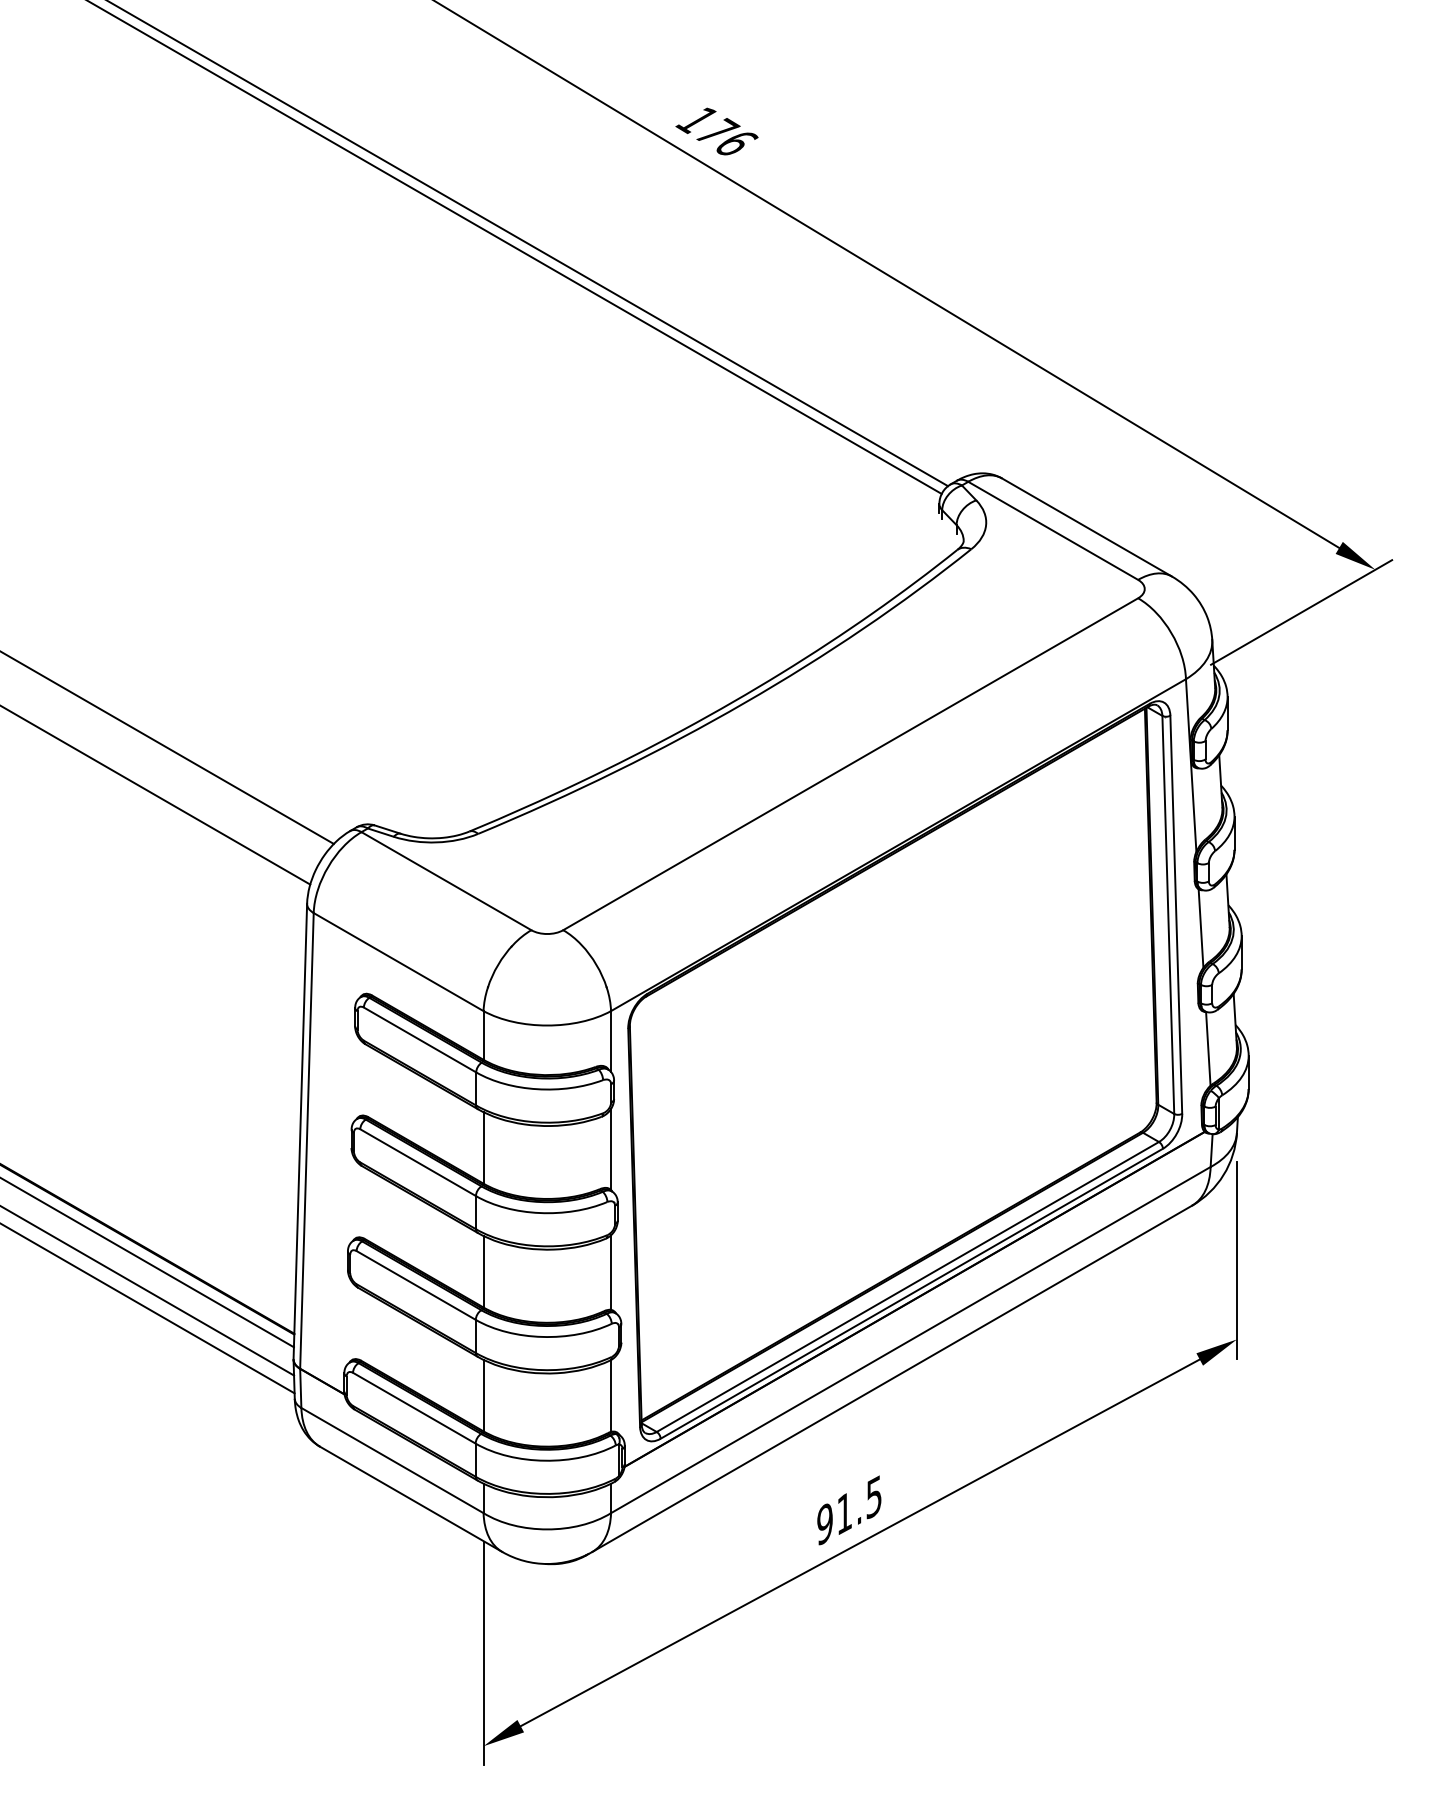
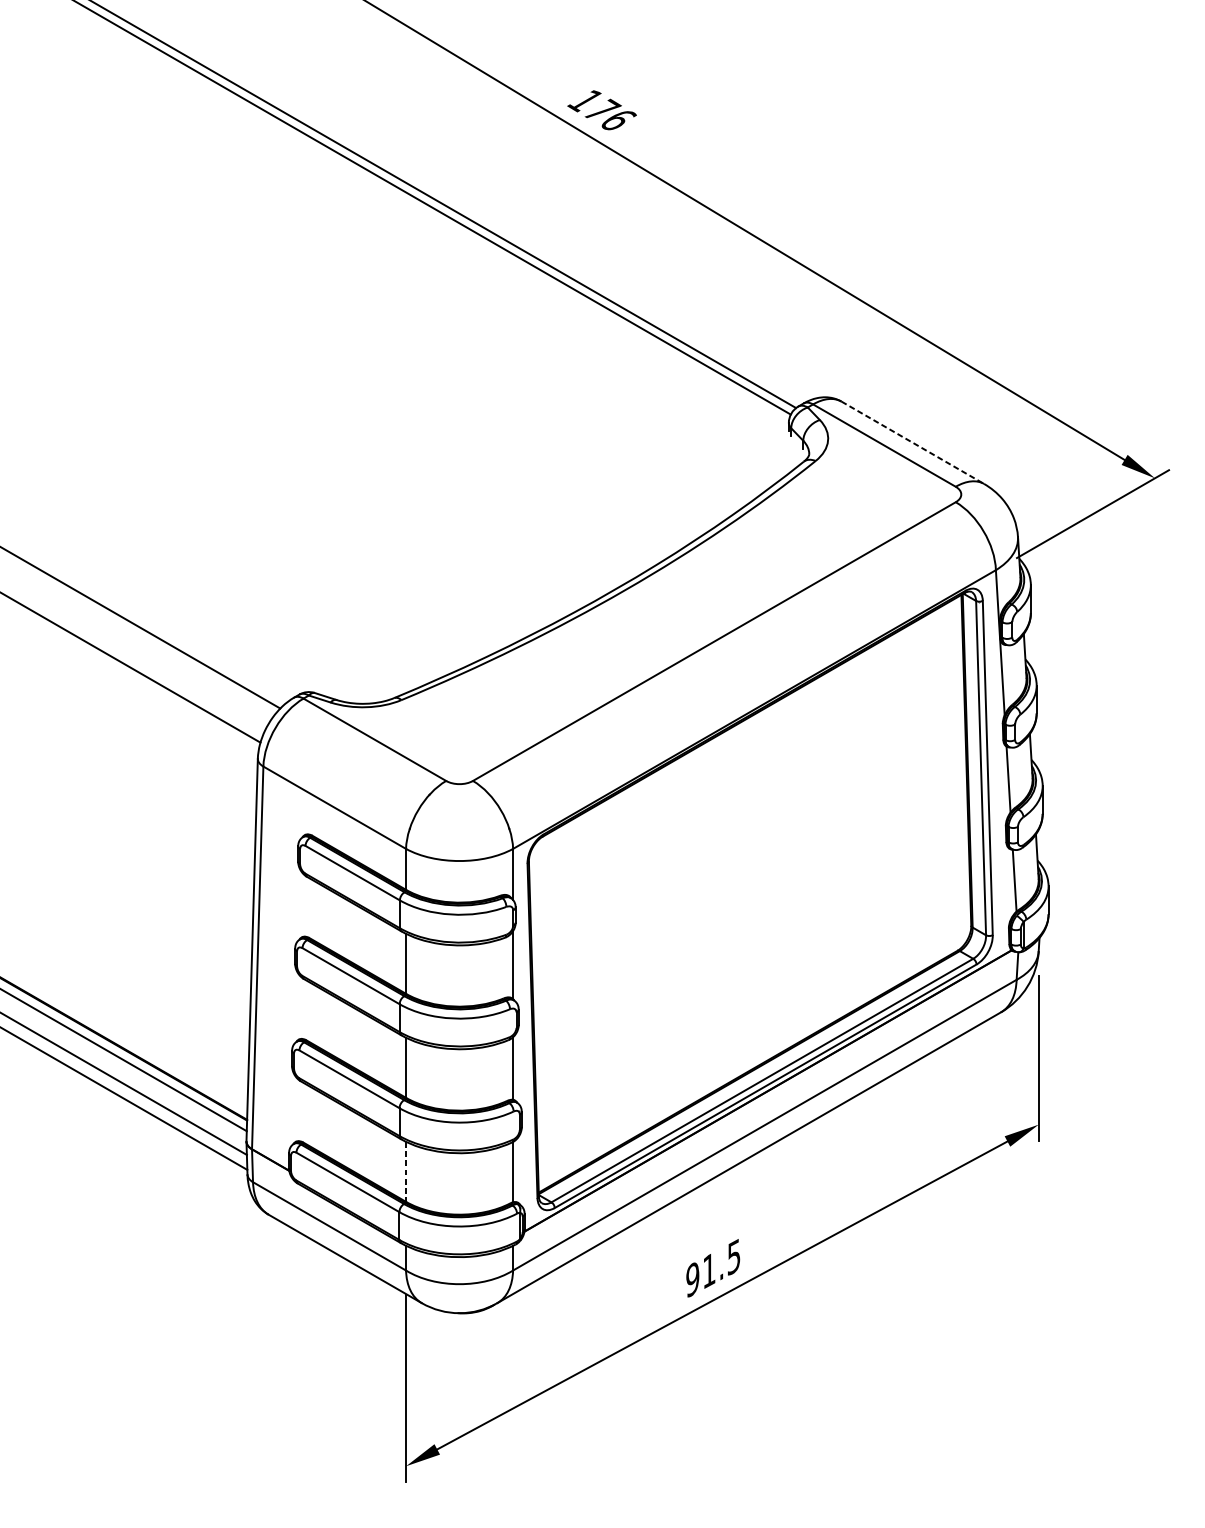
line: (1087, 527) -> (913, 442), solid -> dashed
line: (483, 1395) -> (405, 1171), solid -> dashed

